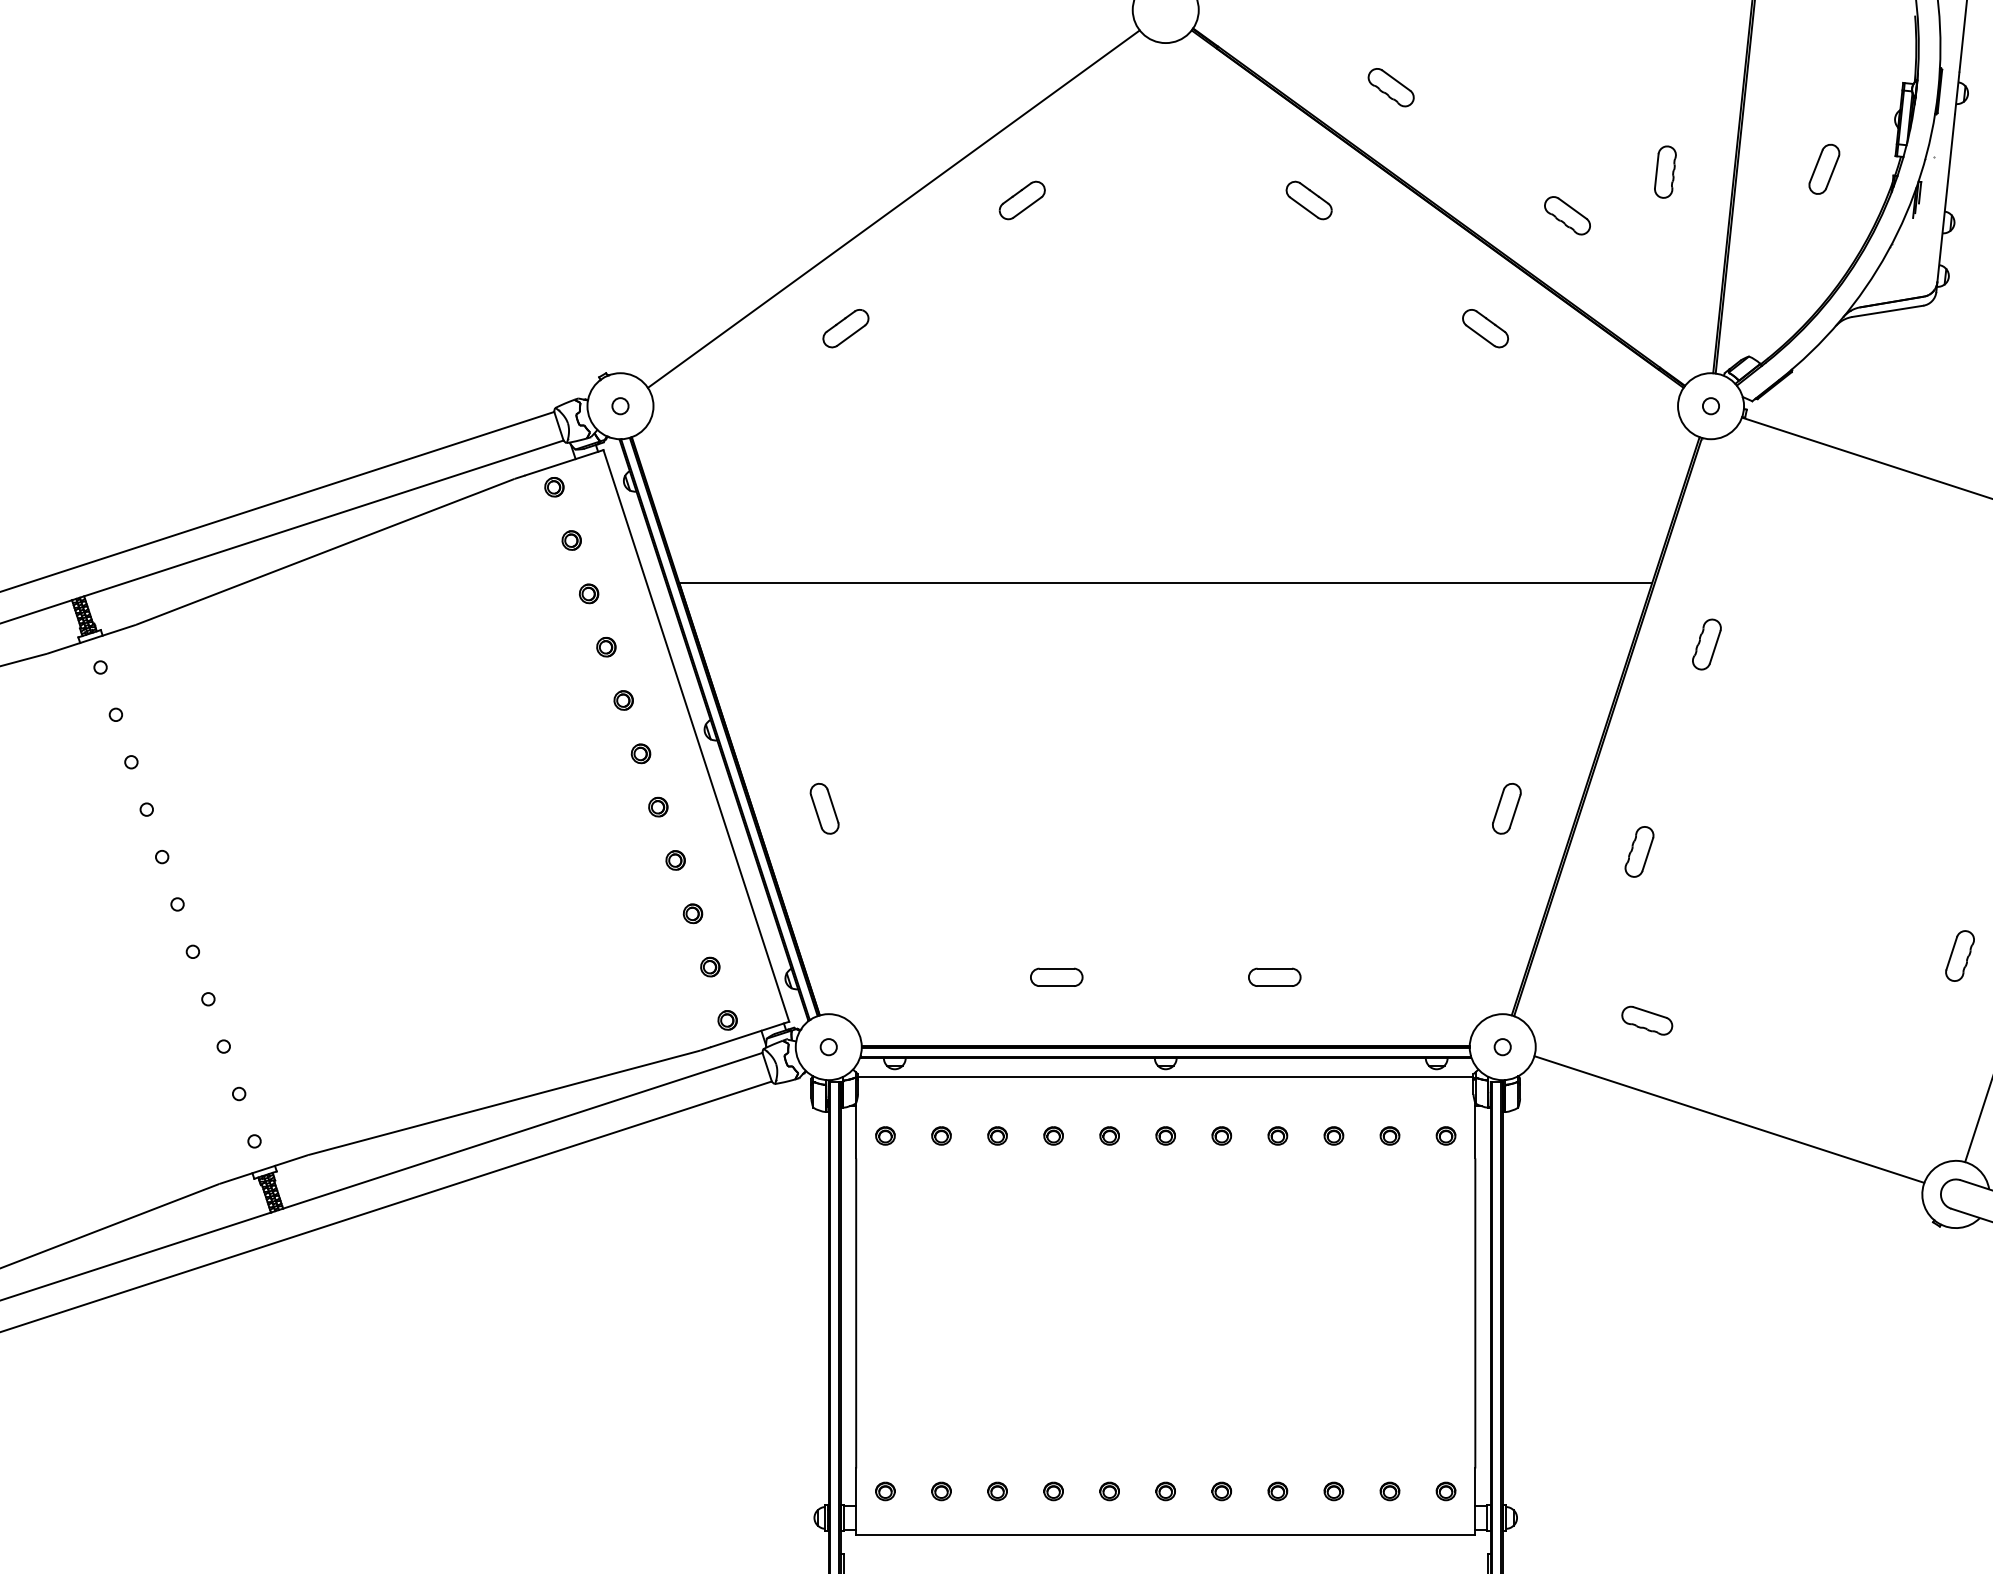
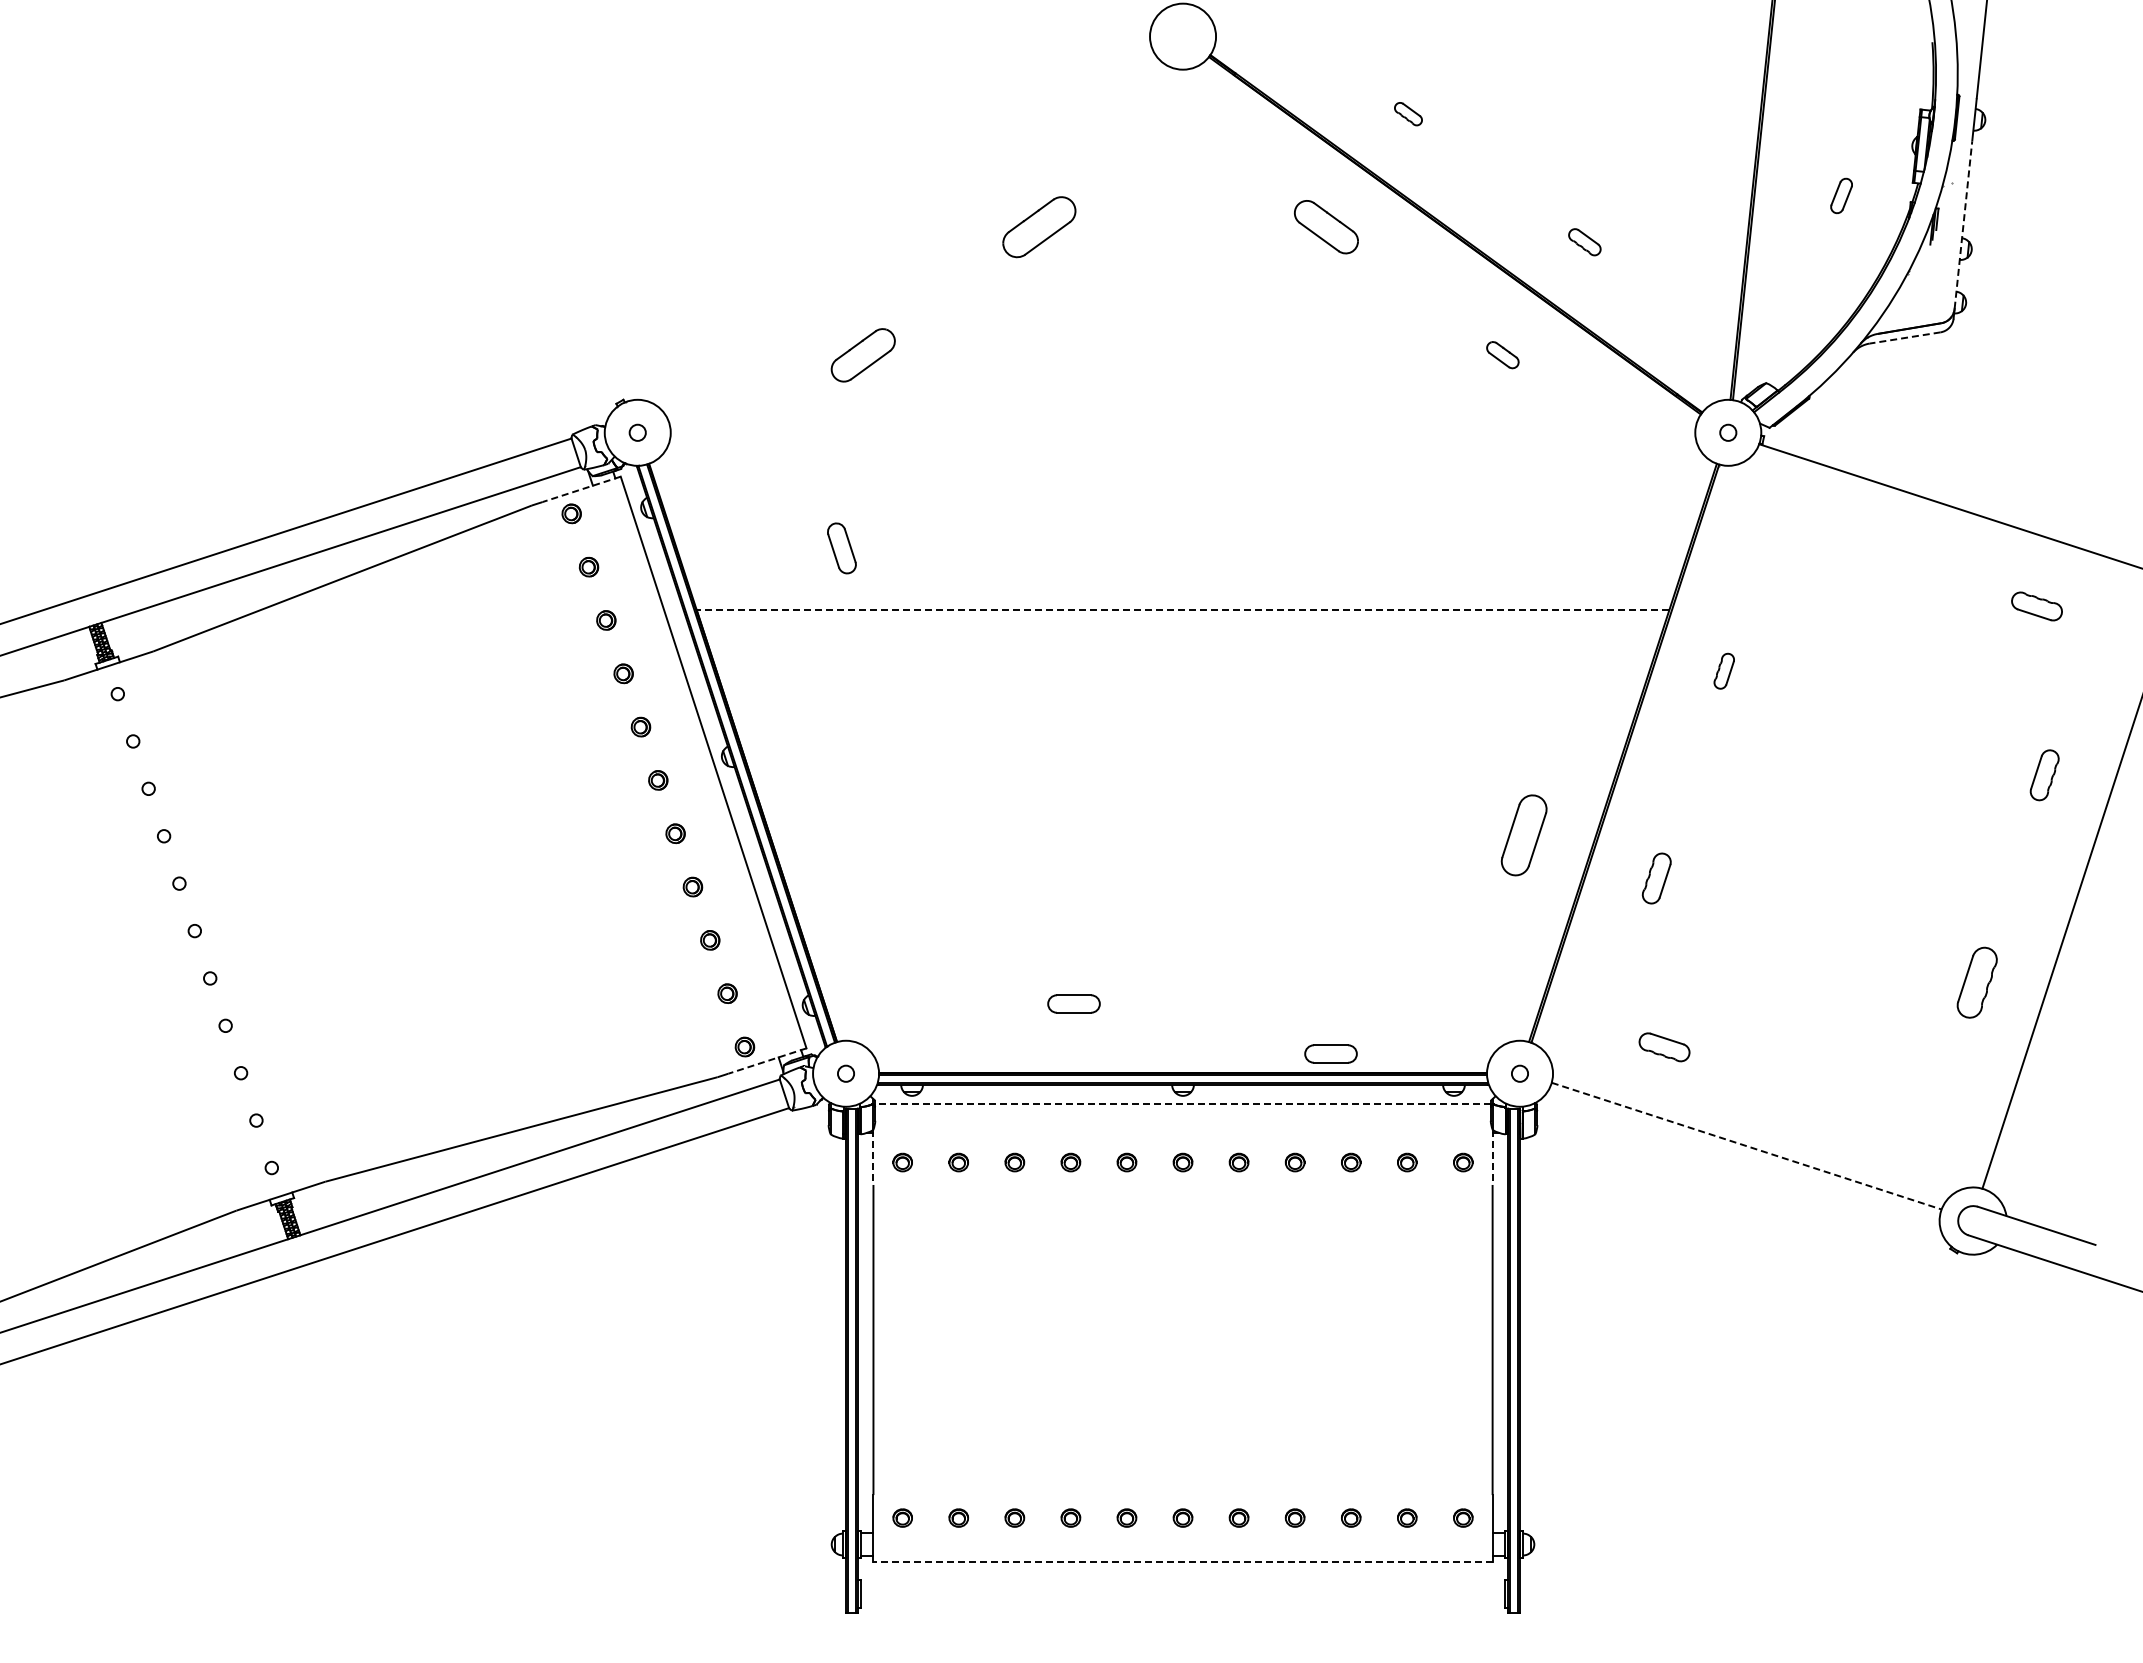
part: (1391, 86) -> (1408, 113), size x0.6
part: (1824, 168) -> (1841, 195), size x0.7
part: (1665, 171) -> (1682, 198), removed
line: (1946, 197) -> (1963, 224), solid -> dashed
part: (1022, 199) -> (1039, 226), size x1.6
part: (1309, 199) -> (1326, 226), size x1.4
line: (894, 208) -> (911, 235), removed
part: (1567, 214) -> (1584, 241), size x0.7
line: (1888, 310) -> (1905, 337), solid -> dashed
part: (845, 327) -> (862, 354), size x1.4
part: (1485, 327) -> (1502, 354), size x0.7
line: (564, 462) -> (581, 489), solid -> dashed
line: (1165, 582) -> (1182, 609), solid -> dashed
part: (1707, 644) -> (1724, 671), size x0.7
part: (824, 808) -> (841, 548), moved
part: (1506, 808) -> (1523, 835), size x1.6
part: (1960, 955) -> (1977, 982), size x1.4
part: (1274, 976) -> (1330, 1053), moved
line: (749, 1034) -> (766, 1061), solid -> dashed
line: (1166, 1076) -> (1183, 1103), solid -> dashed
line: (1729, 1119) -> (1746, 1146), solid -> dashed
line: (856, 1130) -> (873, 1157), solid -> dashed
line: (1475, 1130) -> (1492, 1157), solid -> dashed
line: (1166, 1534) -> (1183, 1561), solid -> dashed

